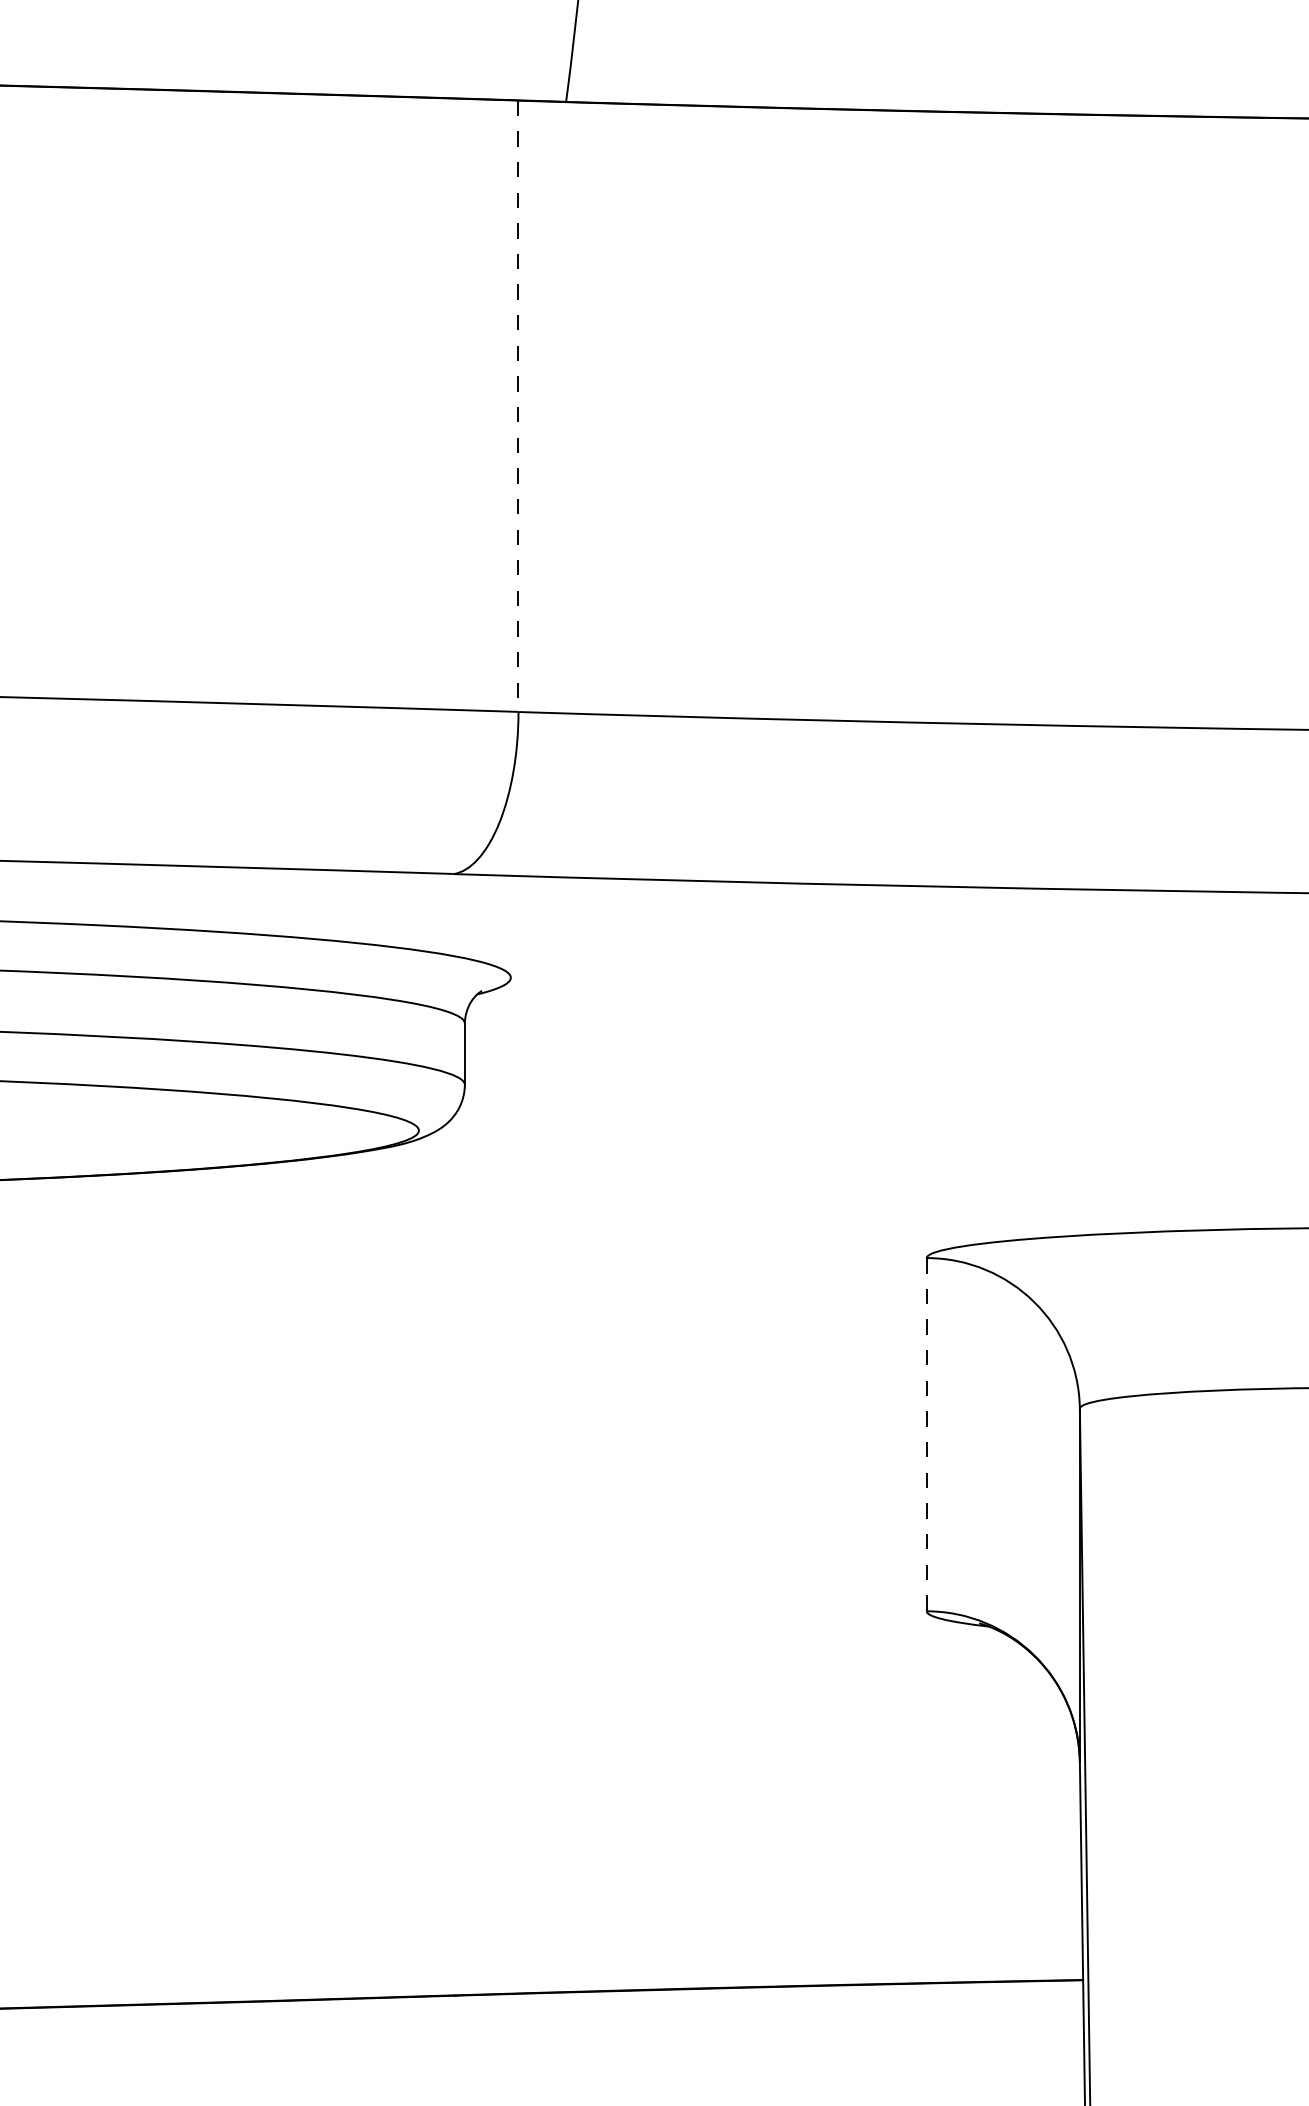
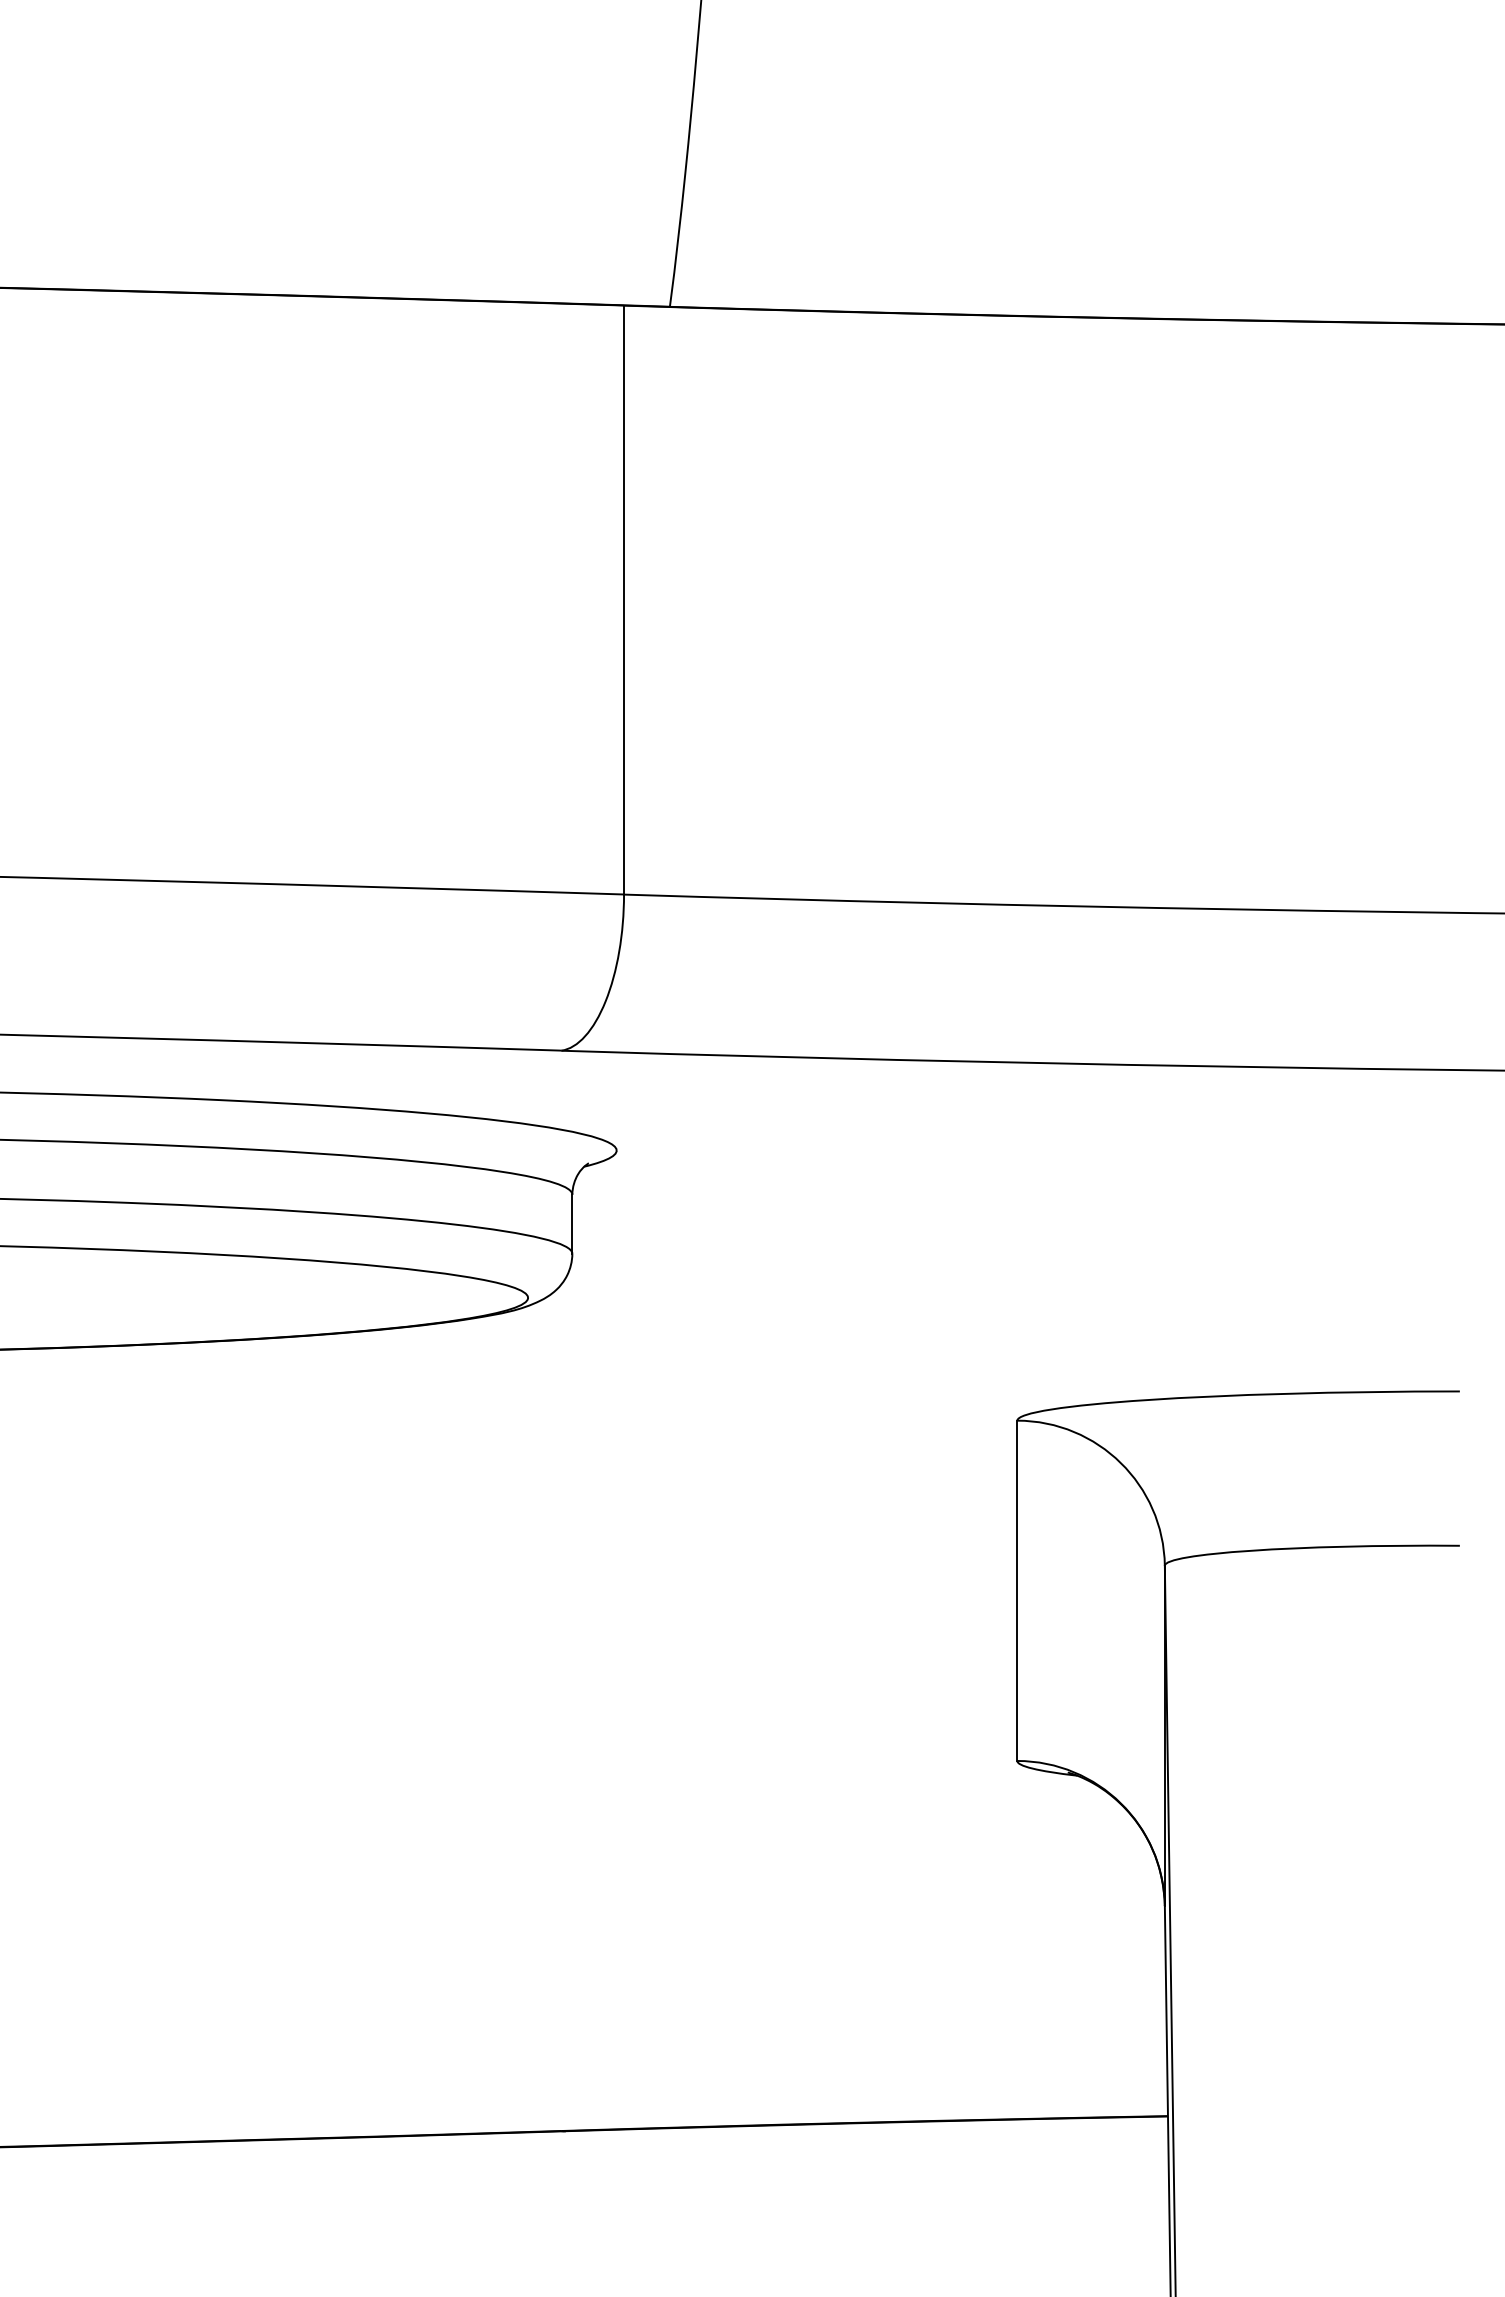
line: (518, 406) -> (624, 600), dashed -> solid
line: (926, 1435) -> (1017, 1591), dashed -> solid

